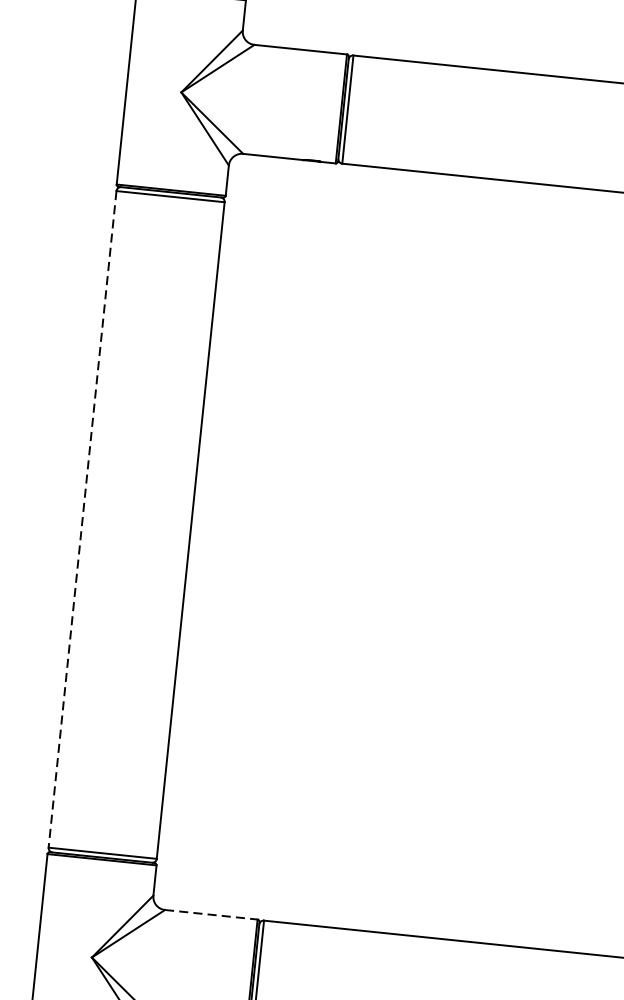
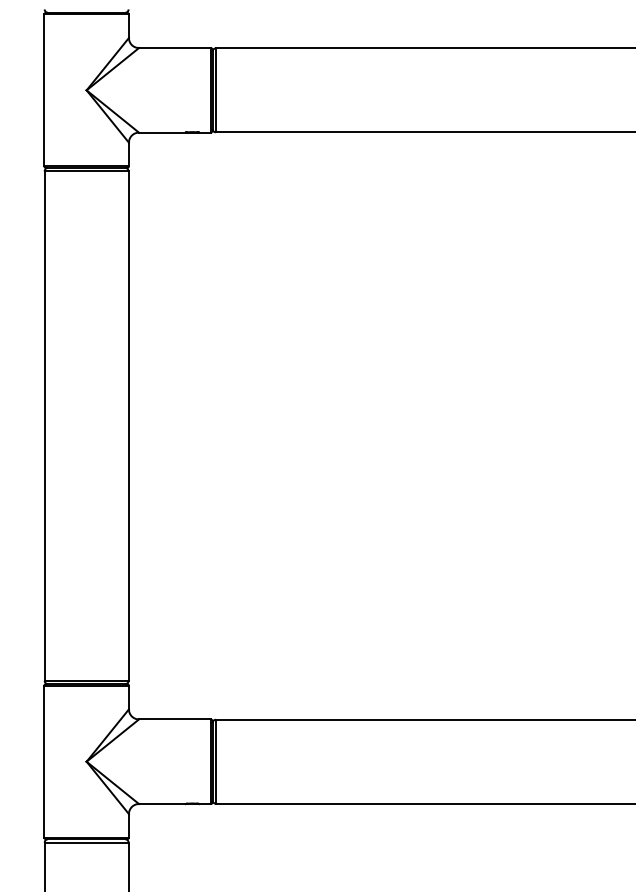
line: (82, 519) -> (44, 426), dashed -> solid
line: (210, 914) -> (174, 719), dashed -> solid

